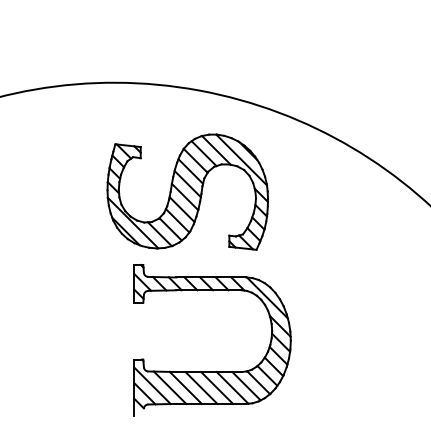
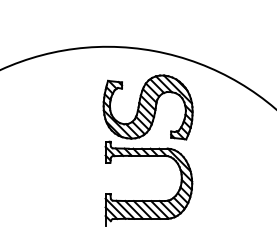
part: (211, 370) -> (148, 200), moved

